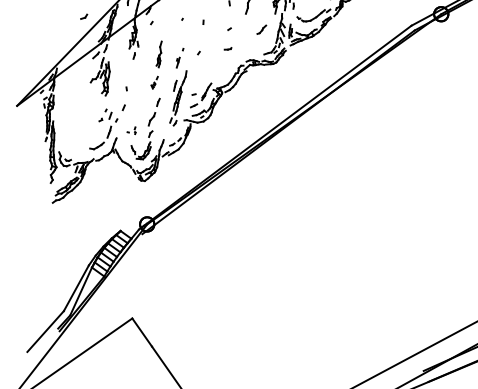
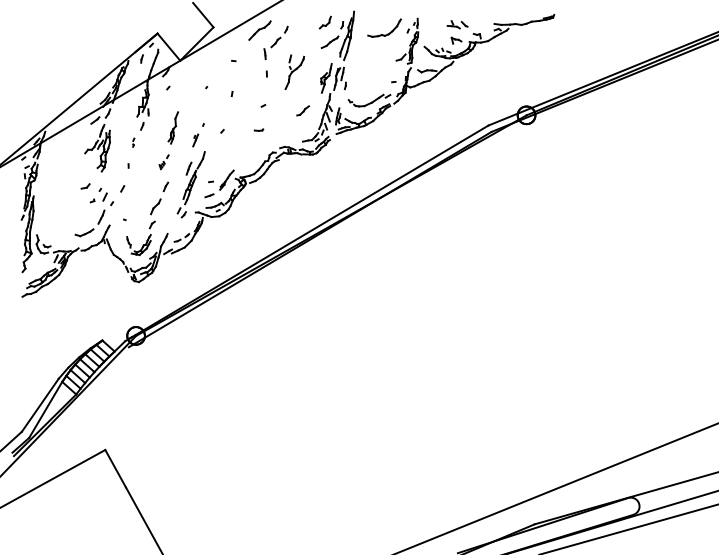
part: (84, 16) -> (85, 186), moved
part: (135, 130) -> (133, 142), moved

